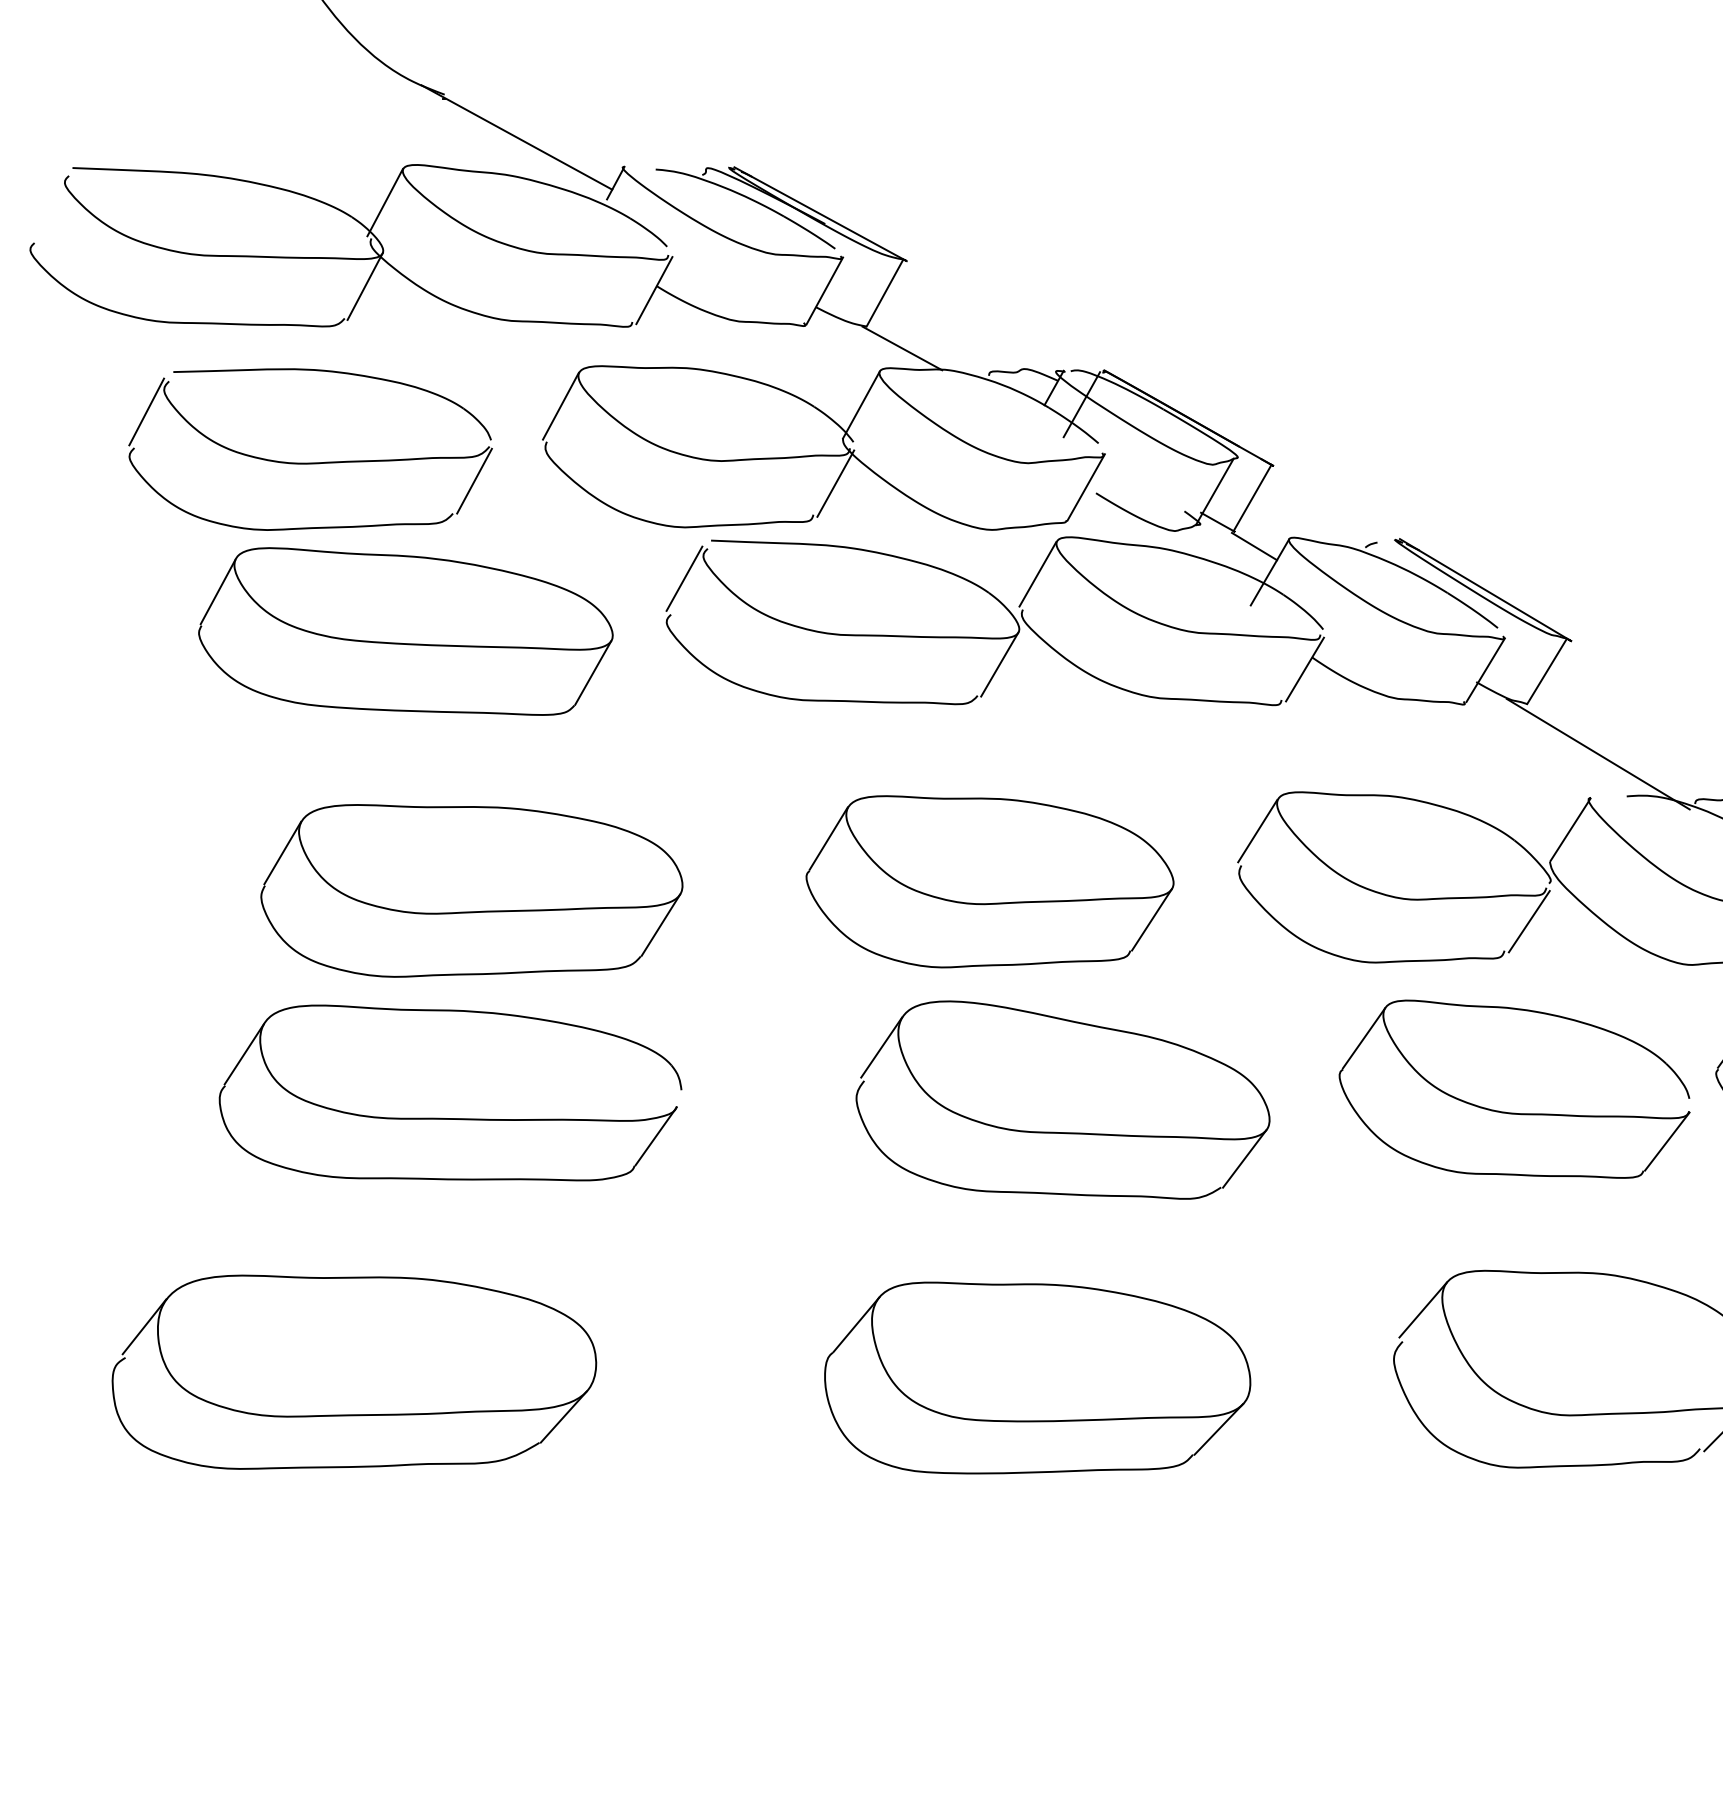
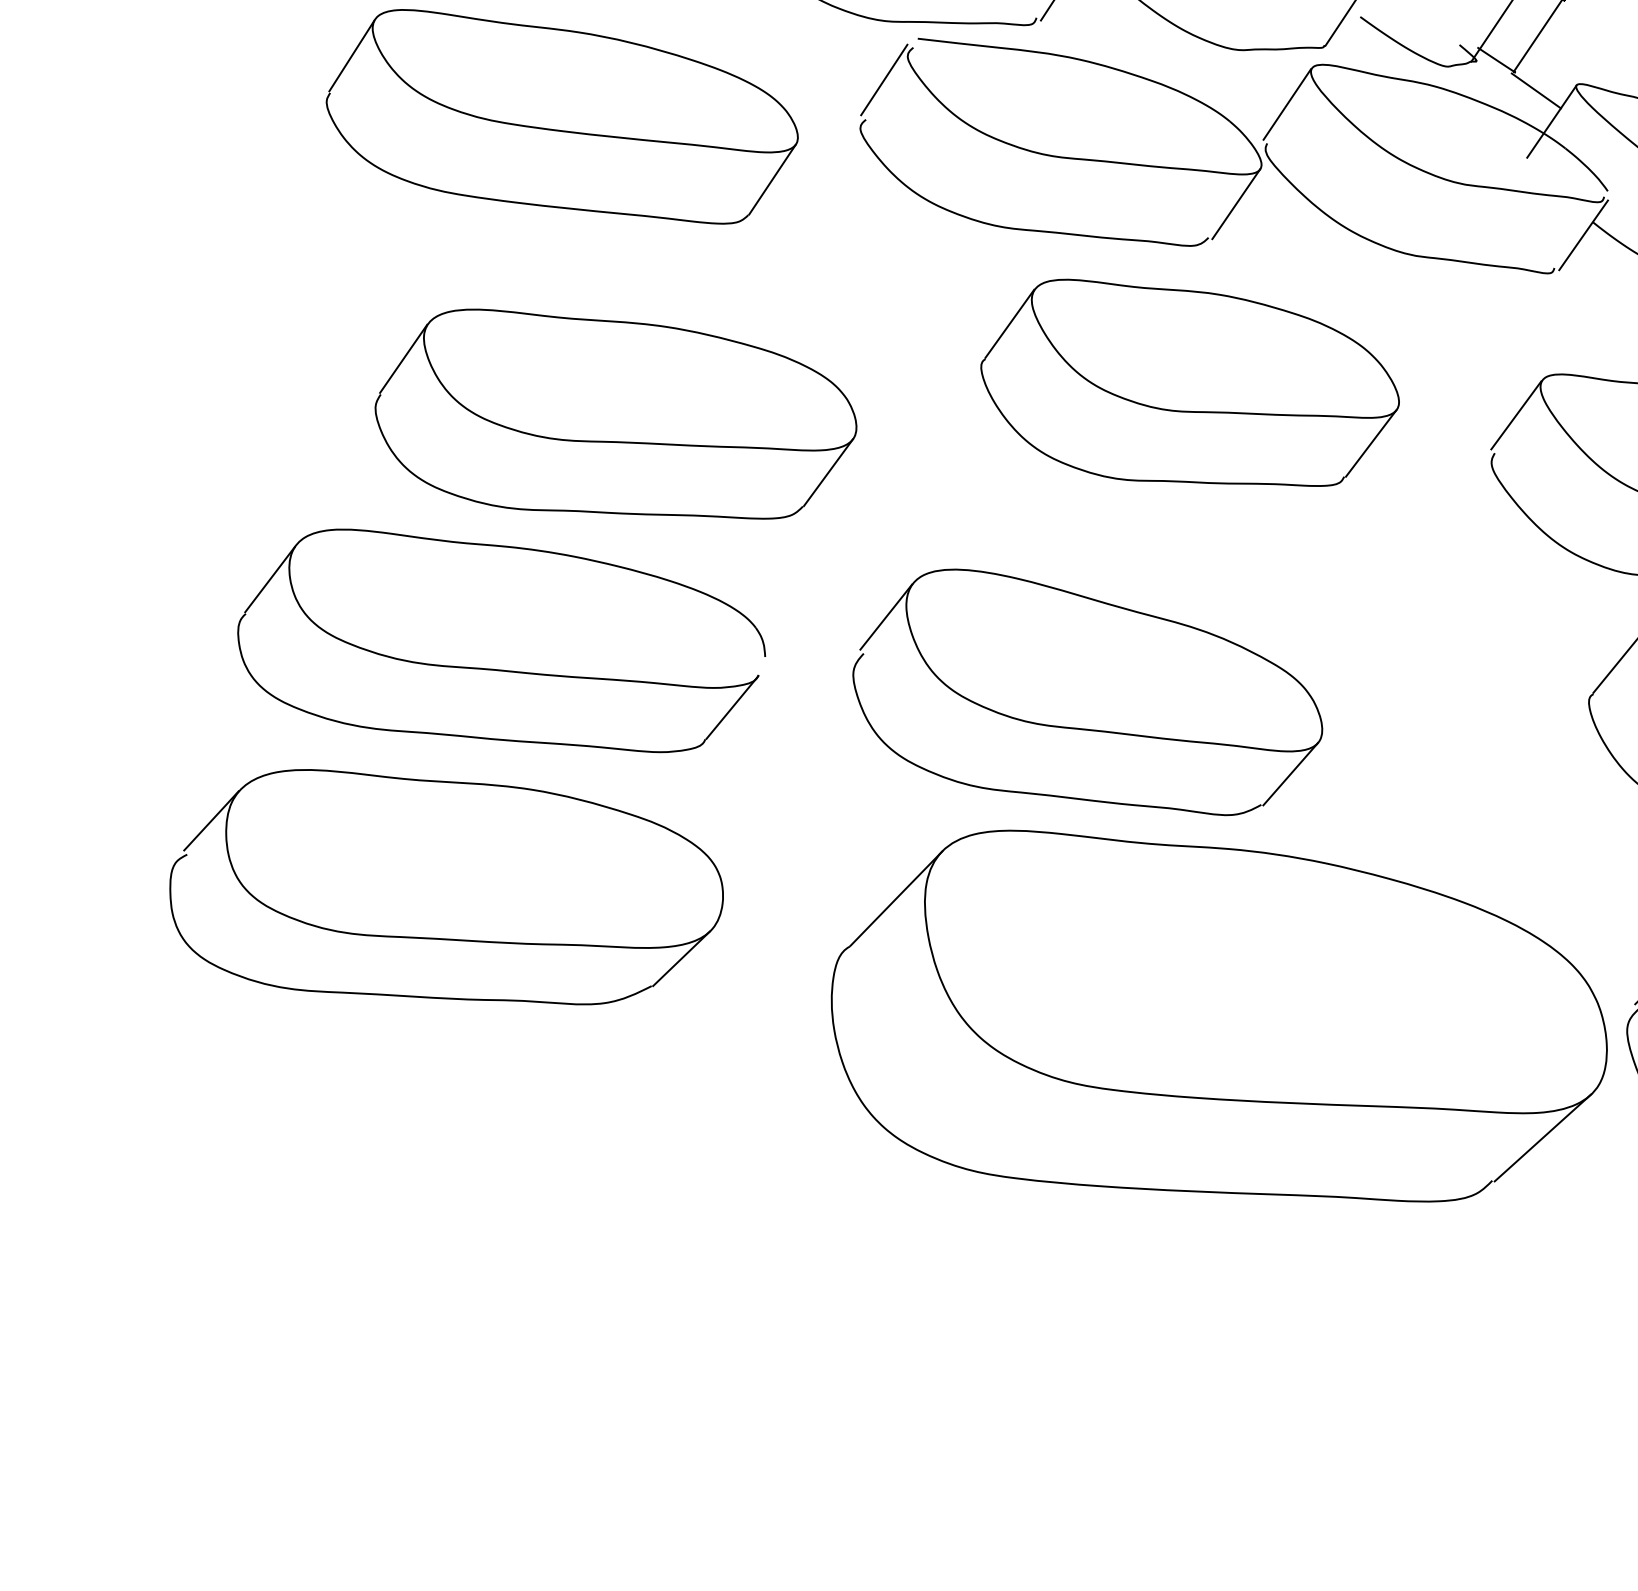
part: (989, 881) -> (1189, 386), moved
part: (1062, 1099) -> (1087, 691), moved
part: (450, 1118) -> (499, 669), moved
part: (354, 1371) -> (446, 889), moved
part: (1037, 1377) -> (1219, 1019), size x1.6

